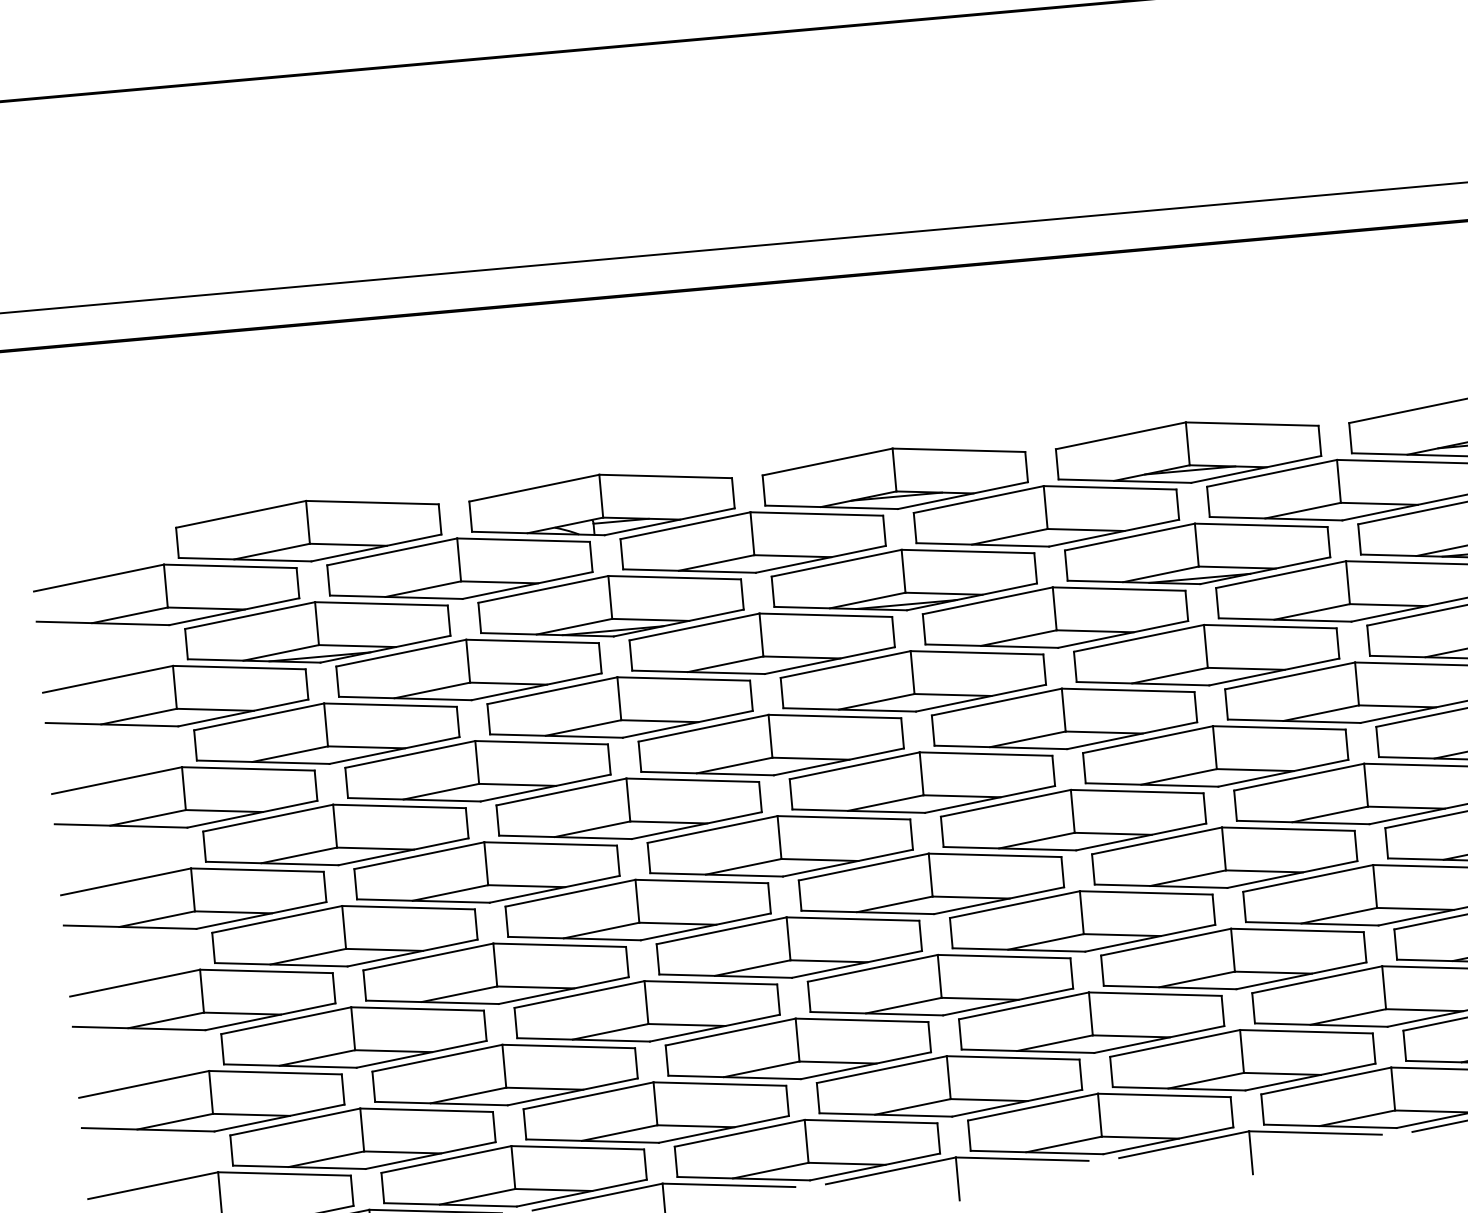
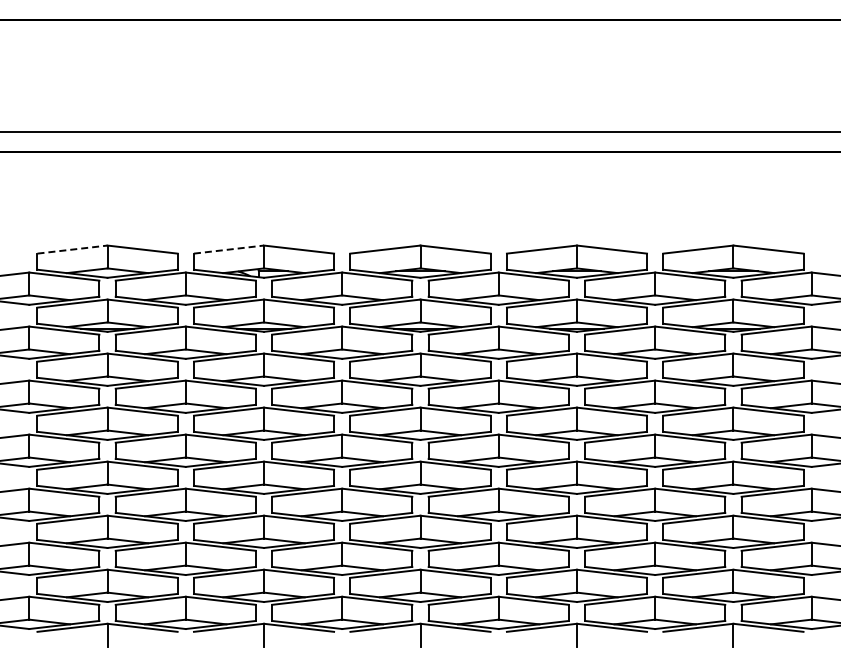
line: (535, 487) -> (229, 249), solid -> dashed
line: (242, 514) -> (73, 249), solid -> dashed

